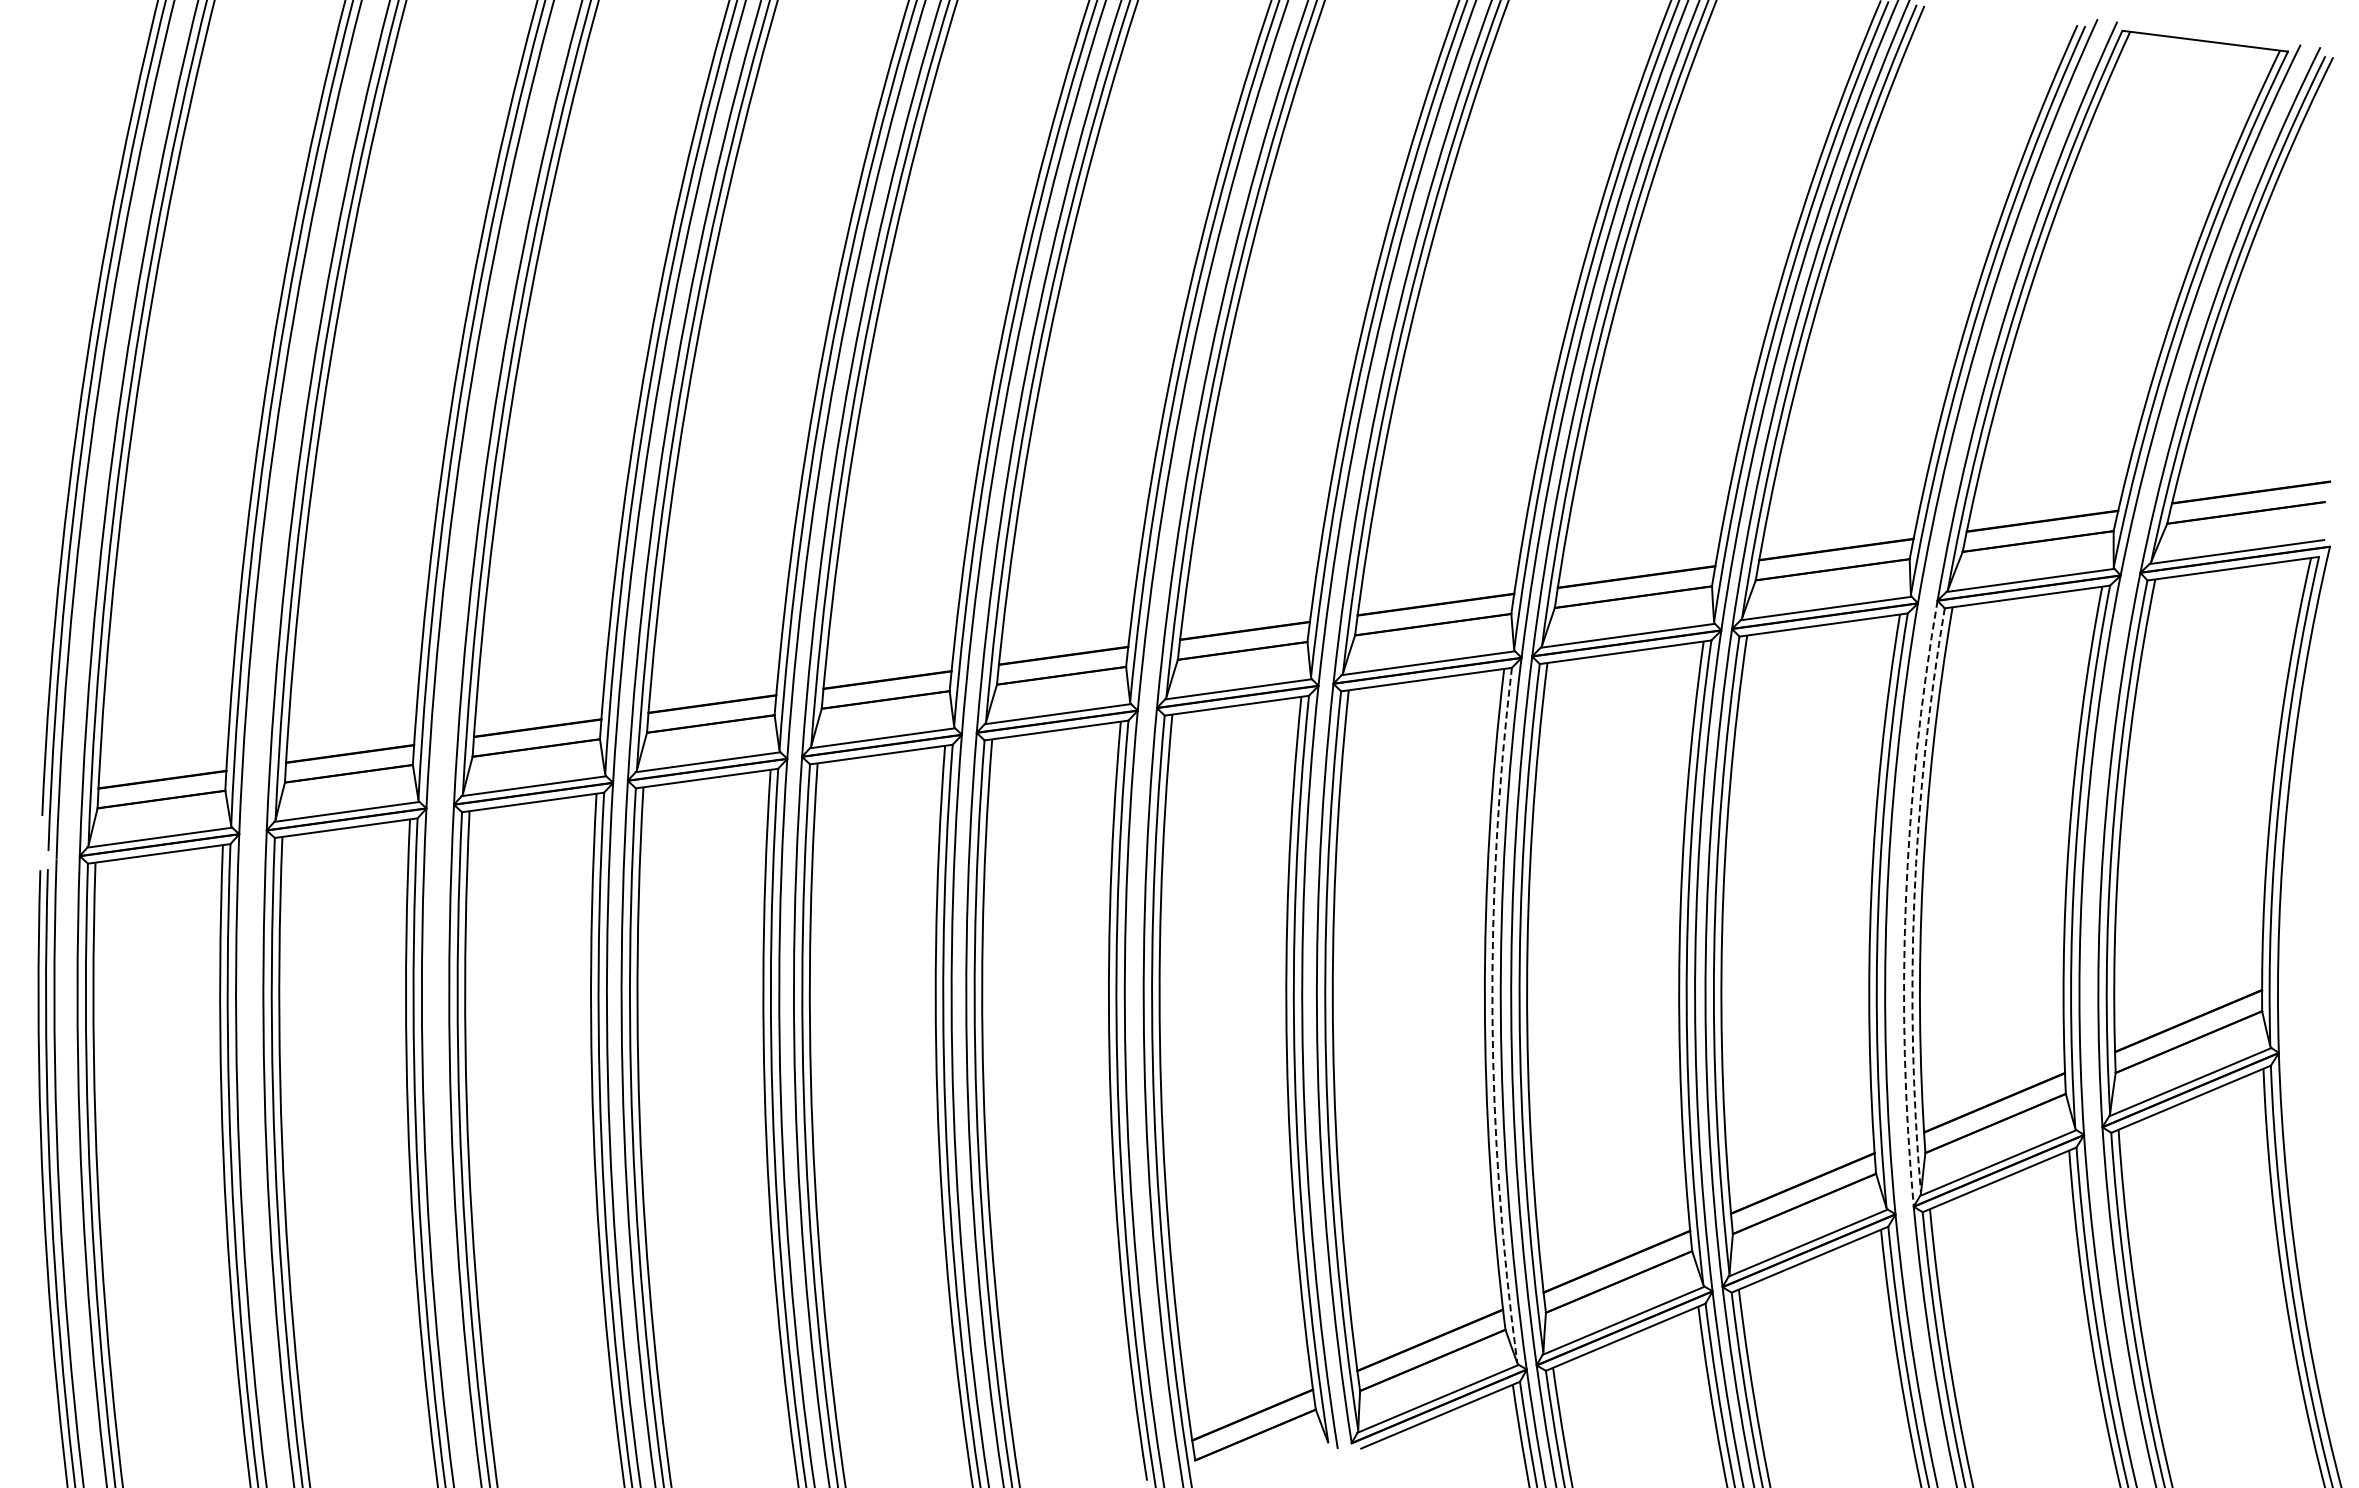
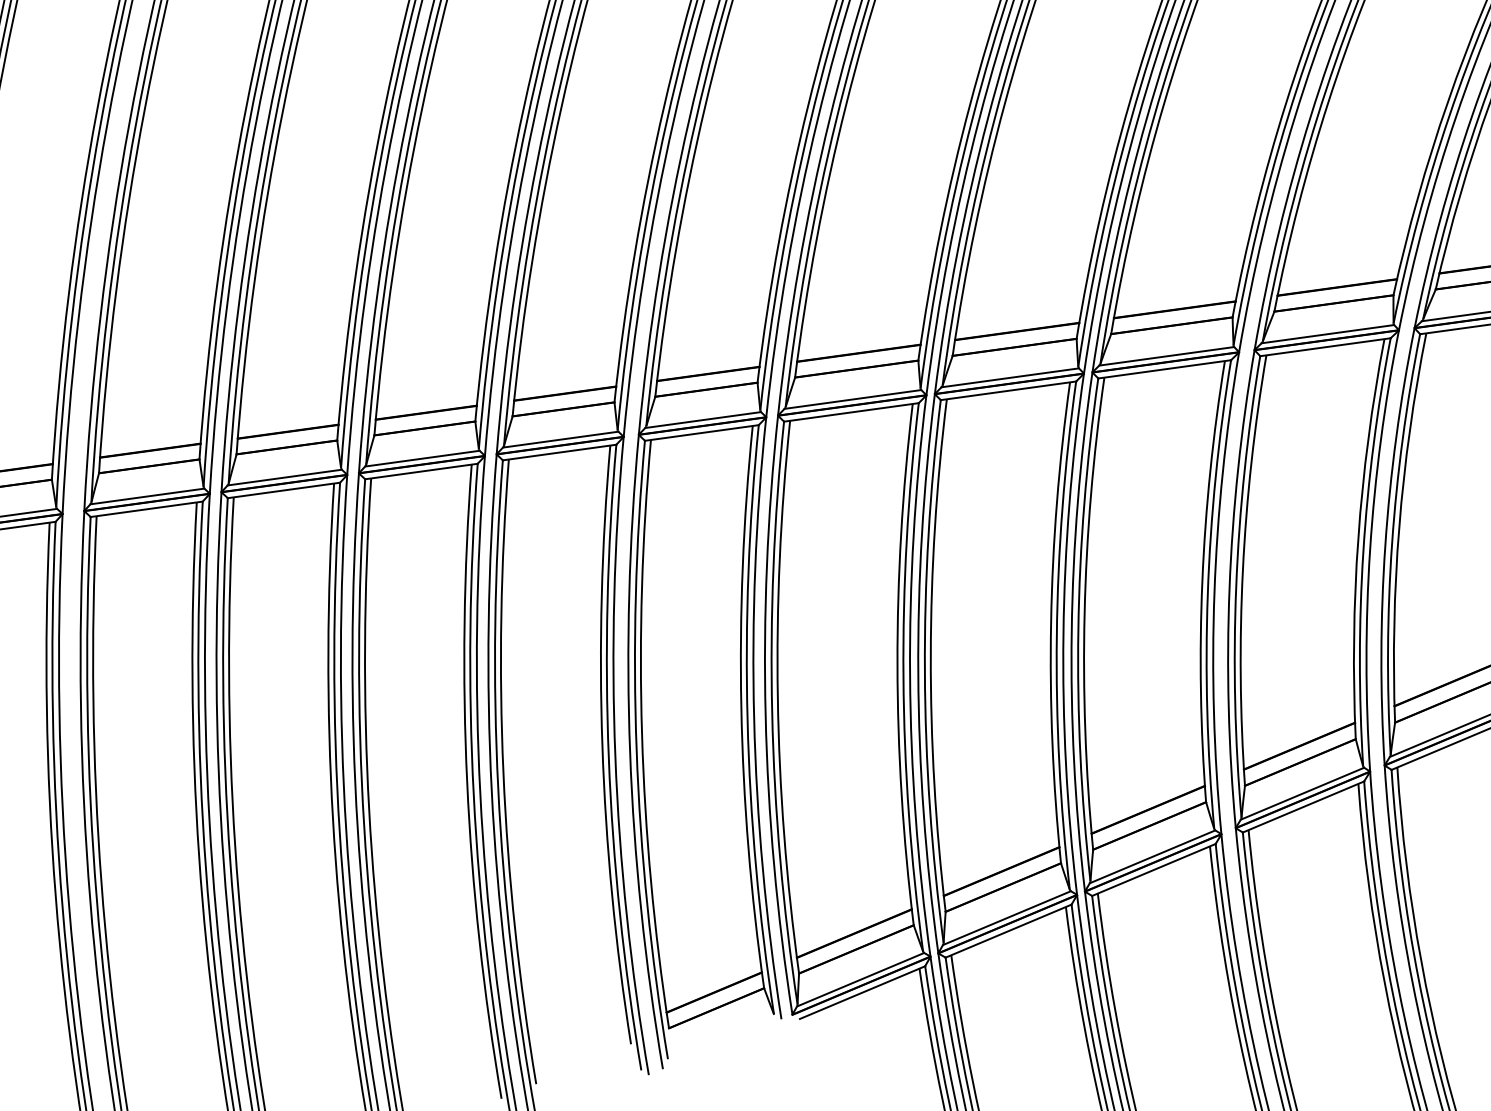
arc: (1914, 900) -> (1236, 586), dashed -> solid
arc: (1905, 902) -> (1229, 588), dashed -> solid
arc: (1492, 1015) -> (903, 677), dashed -> solid

